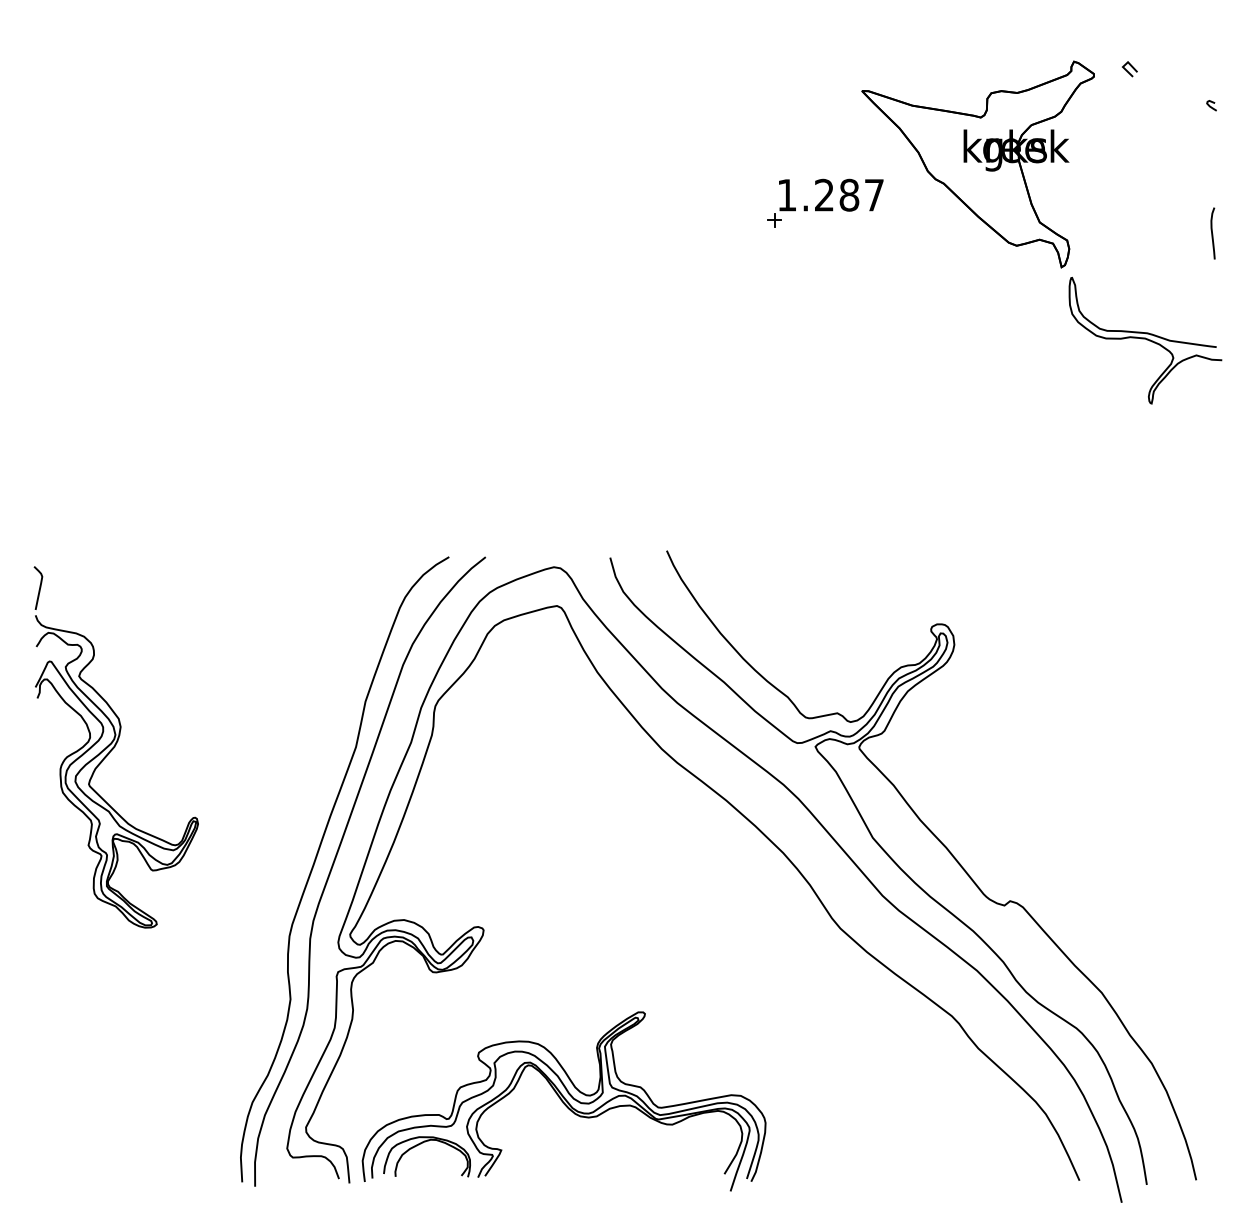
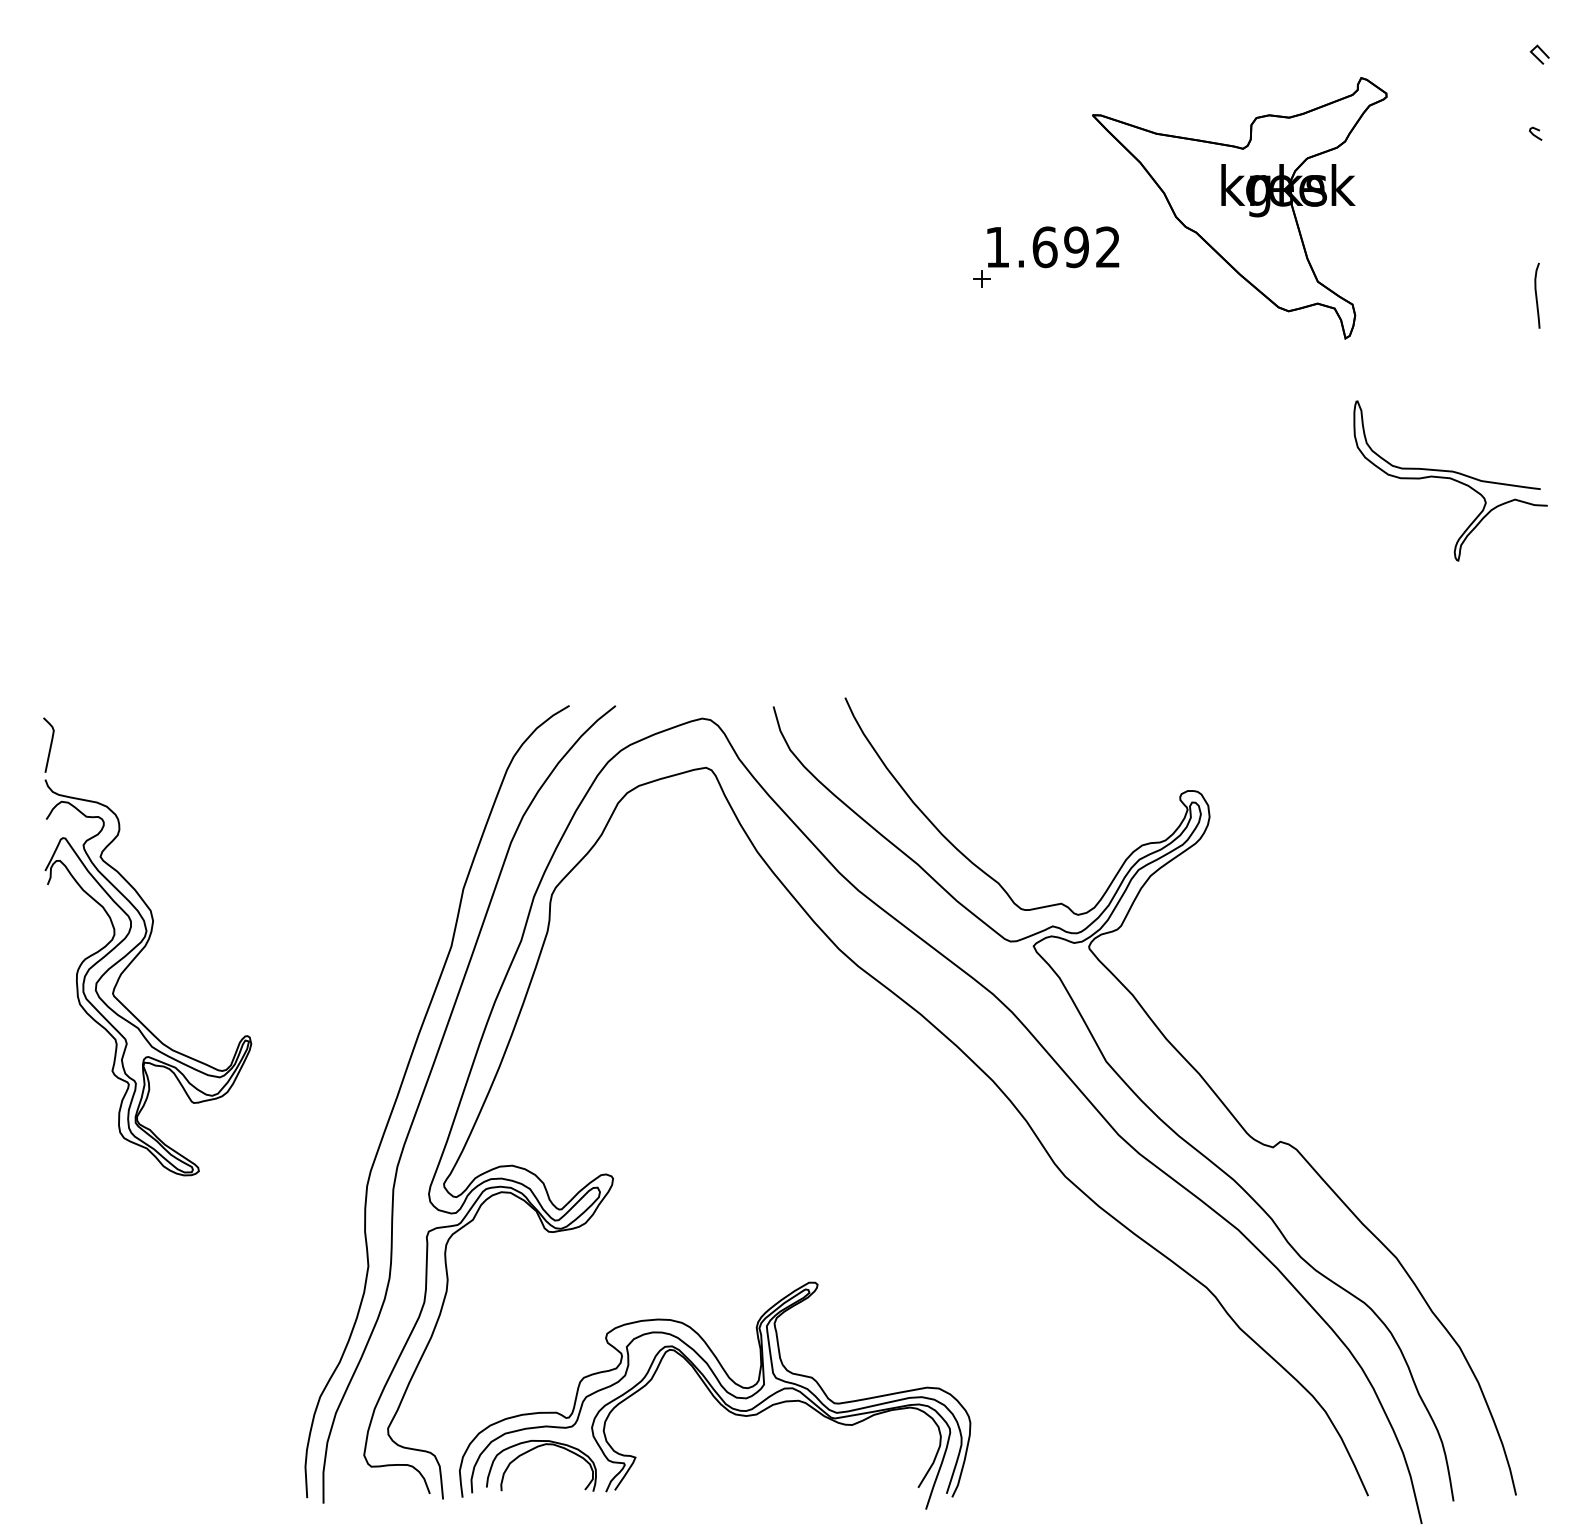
line: (1127, 70) -> (1536, 56), moved
text: (848, 194) -> (1075, 246), 1.287 -> 1.692
curve: (1145, 339) -> (1450, 479), moved

